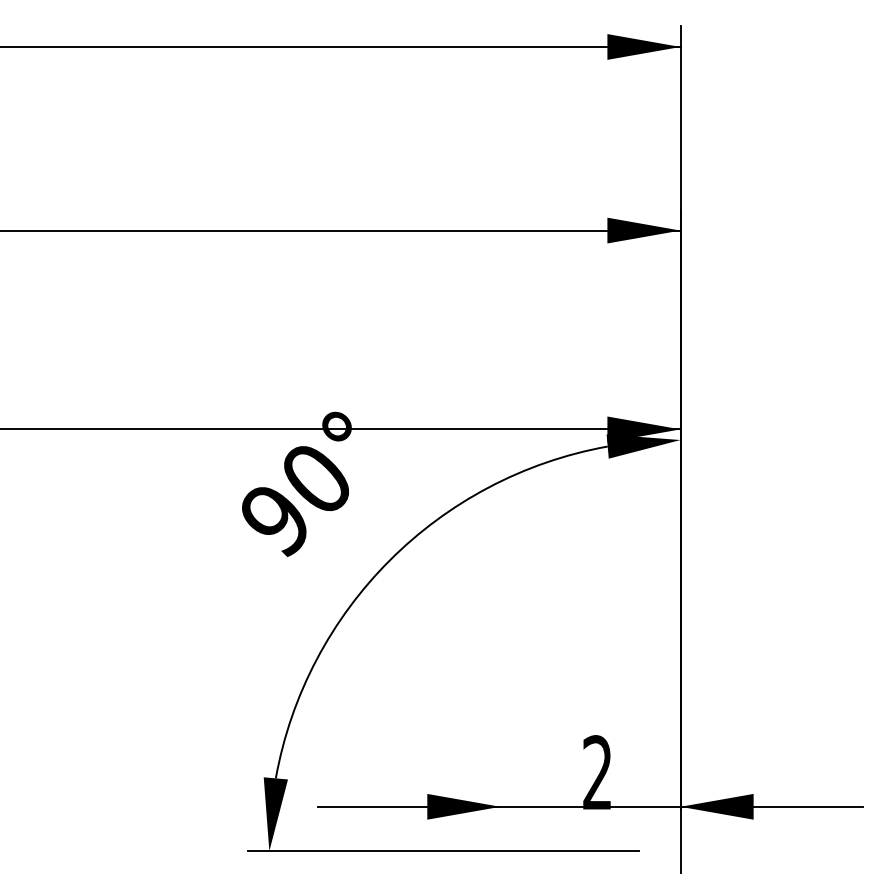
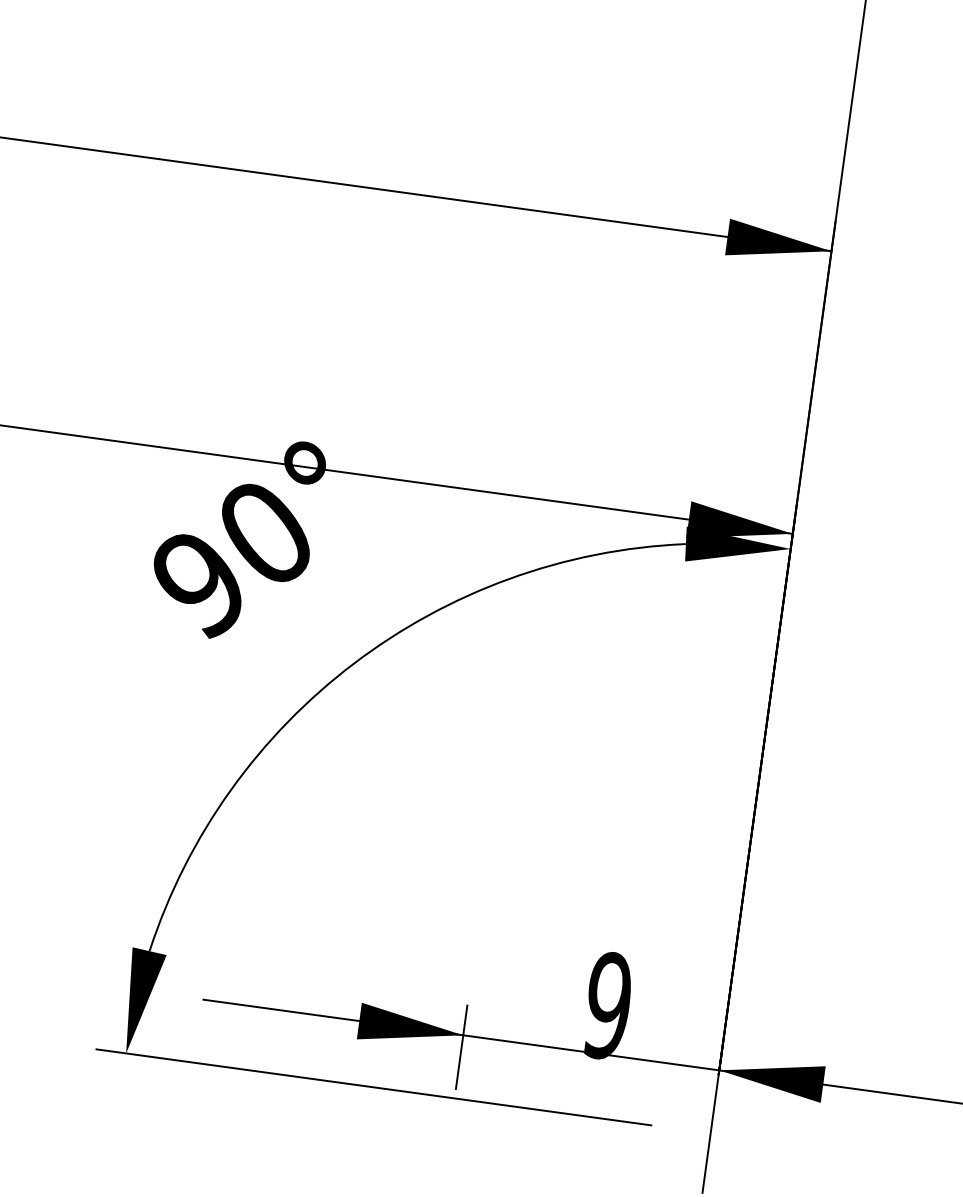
text: (597, 772) -> (607, 1005), 2 -> 9
line: (500, 814) -> (461, 1046), added

